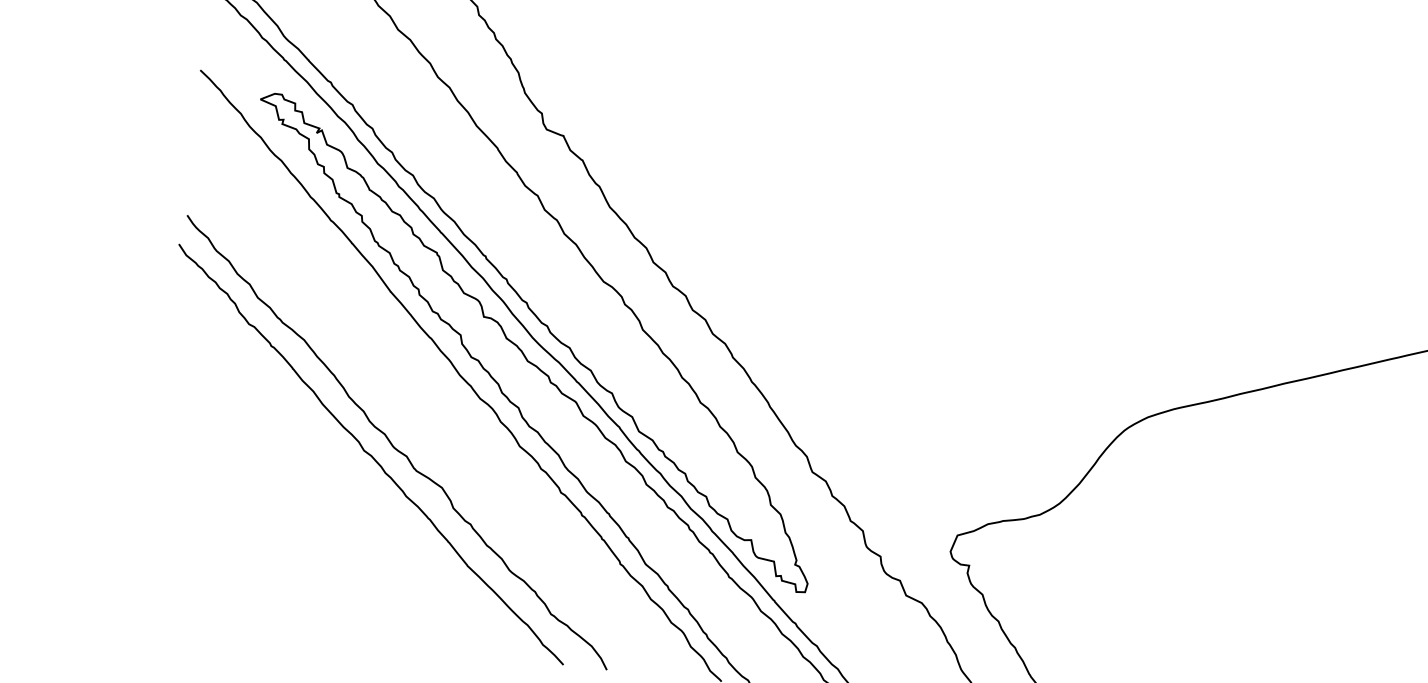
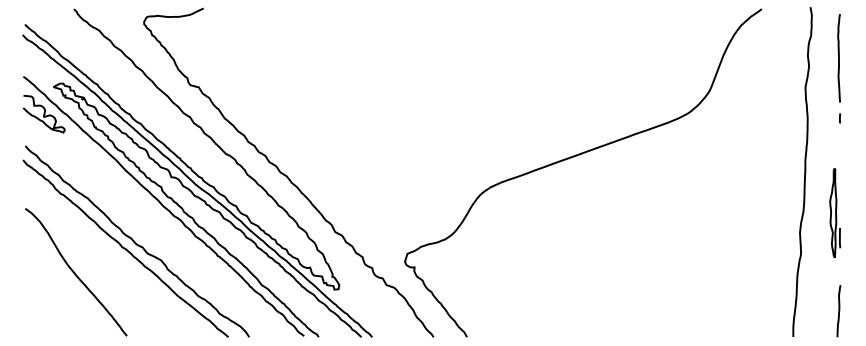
curve: (233, 152) -> (43, 113), added
curve: (260, 491) -> (75, 272), added

